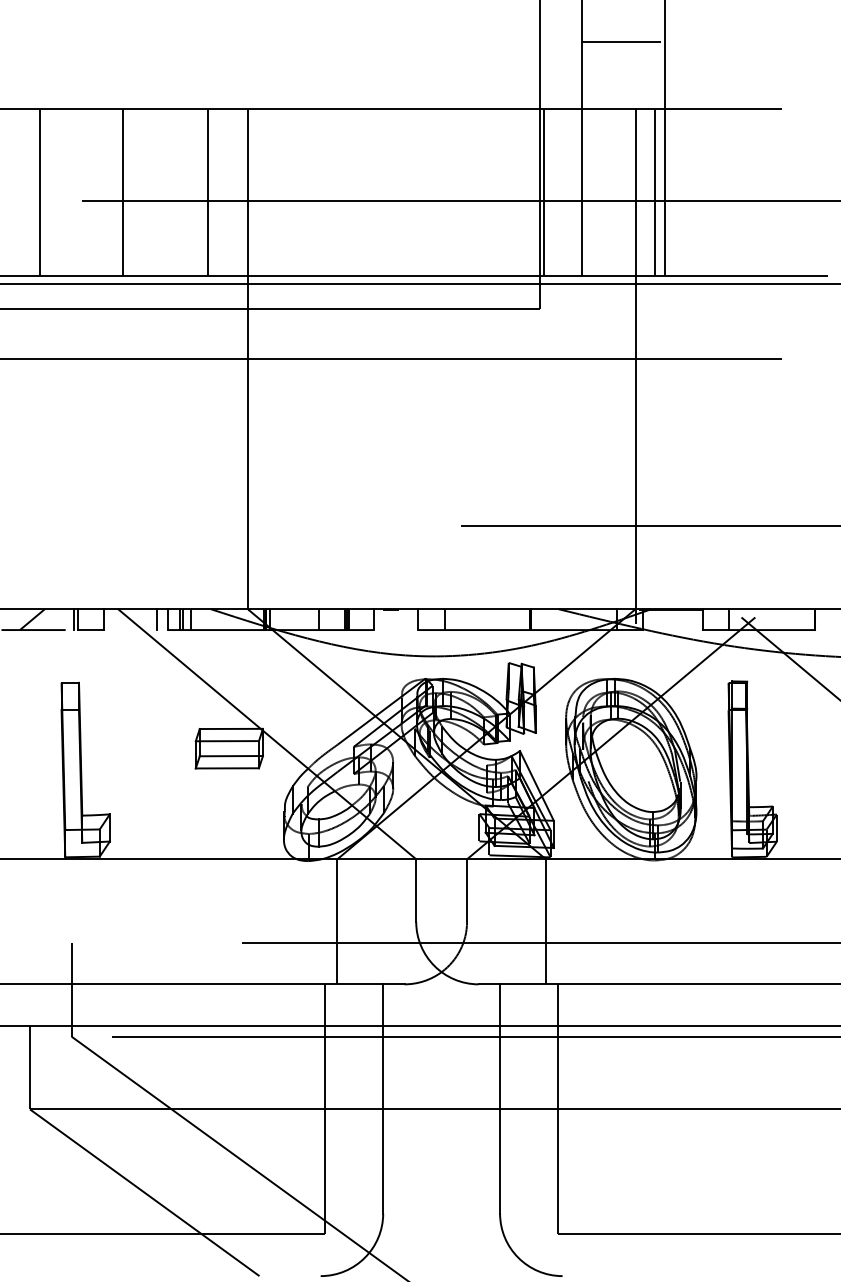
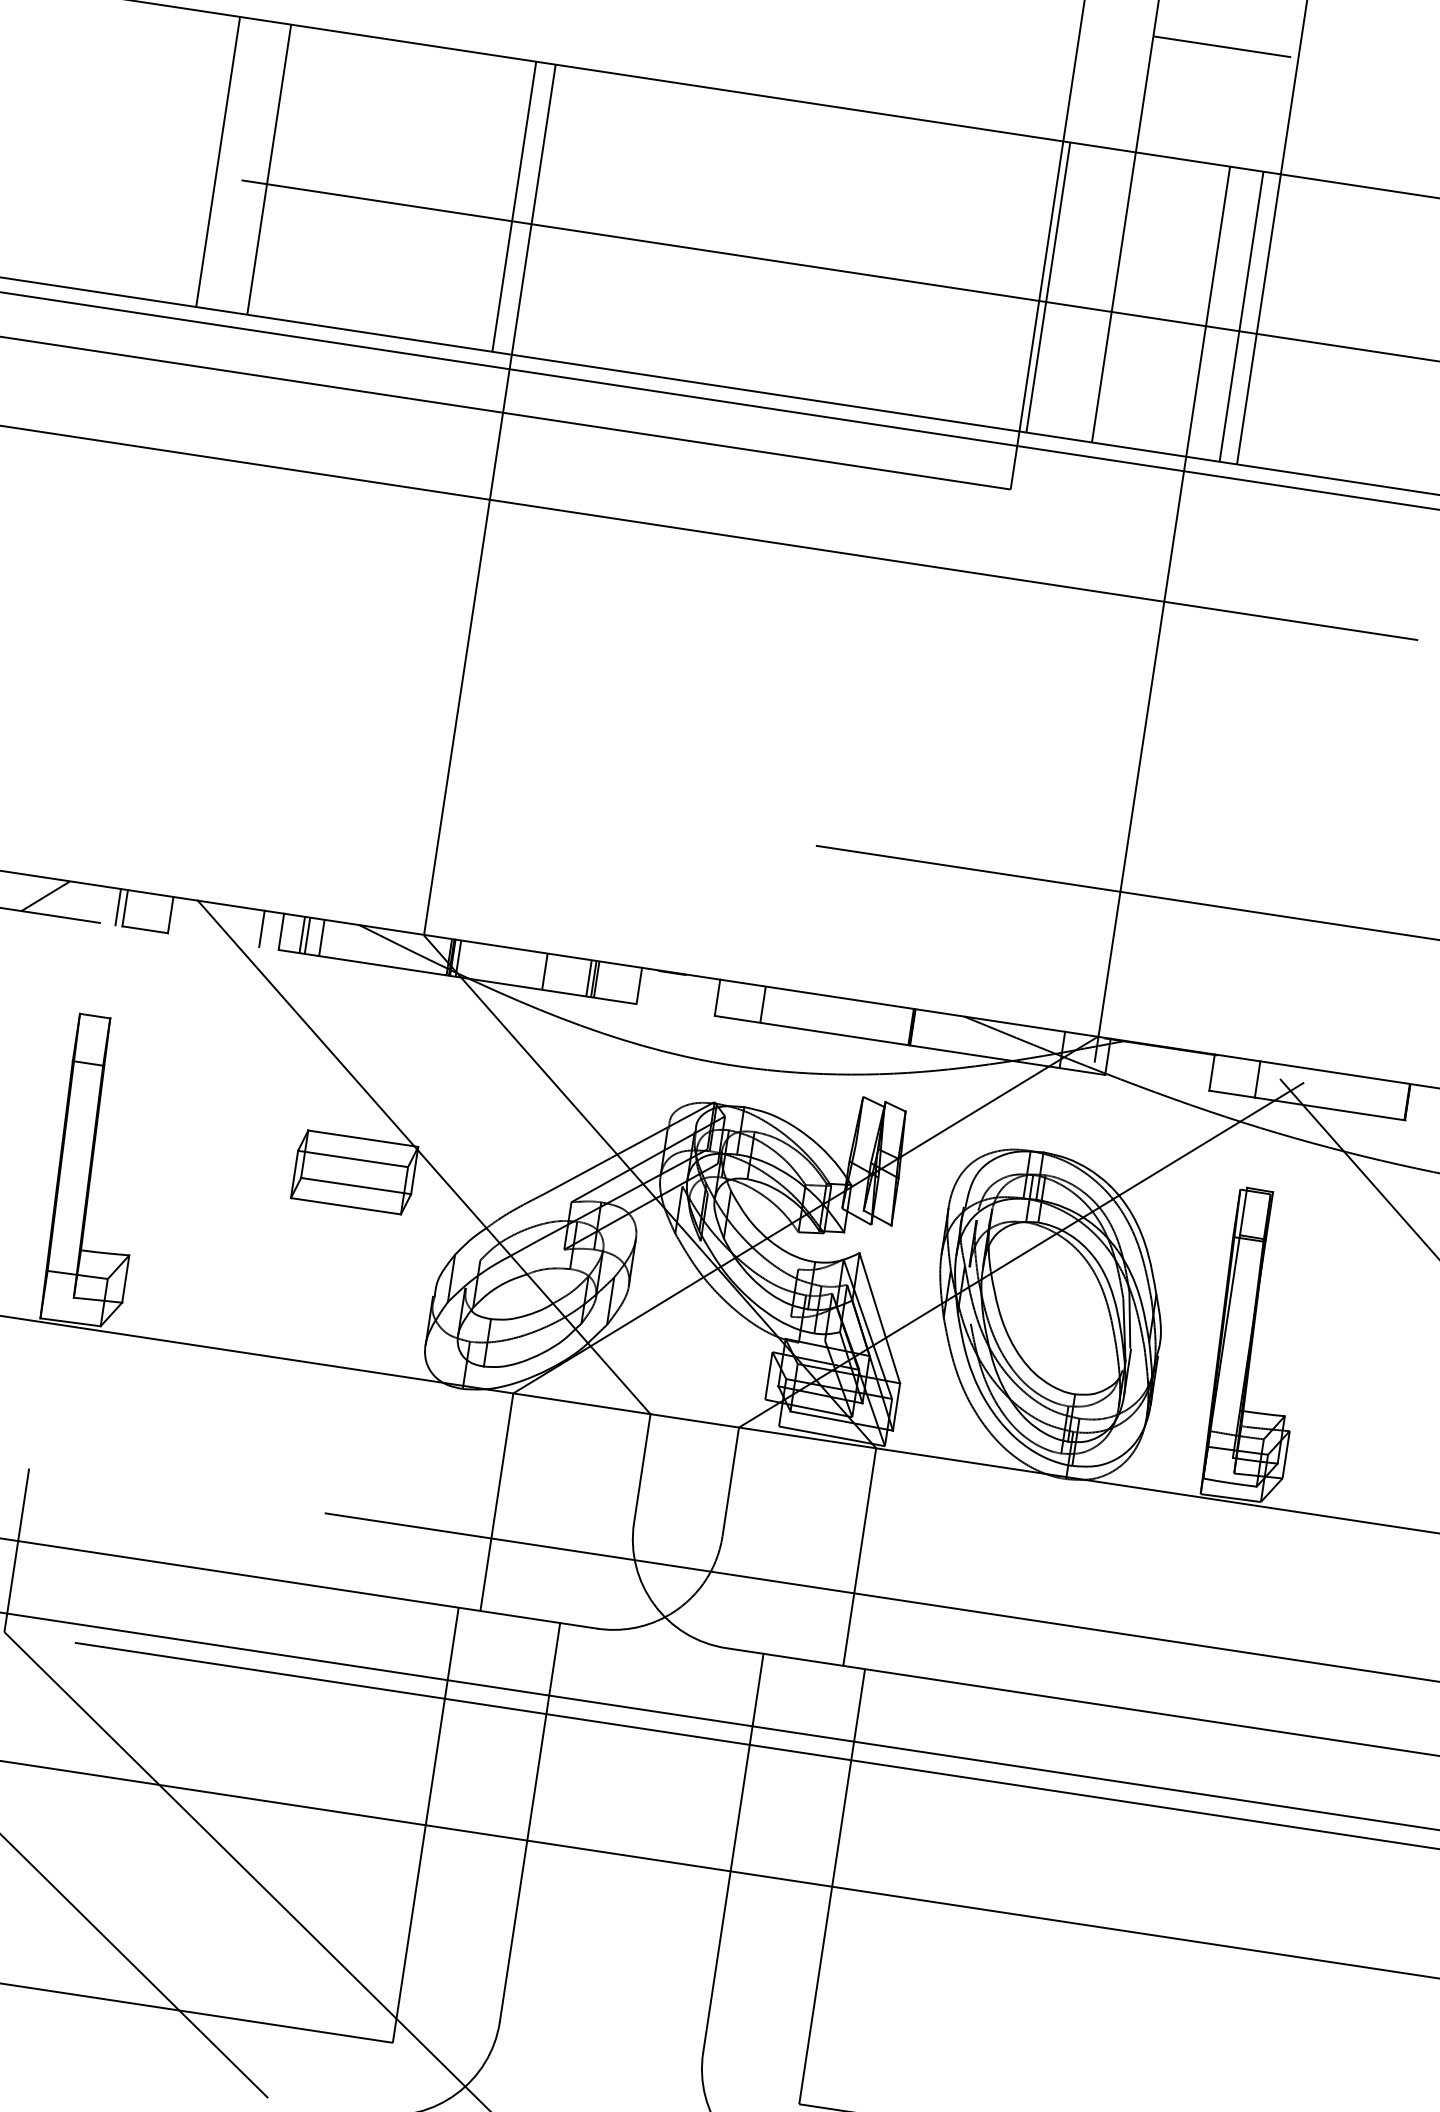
line: (39, 192) -> (217, 162), moved
line: (123, 192) -> (269, 169), moved
line: (208, 192) -> (515, 207), moved

